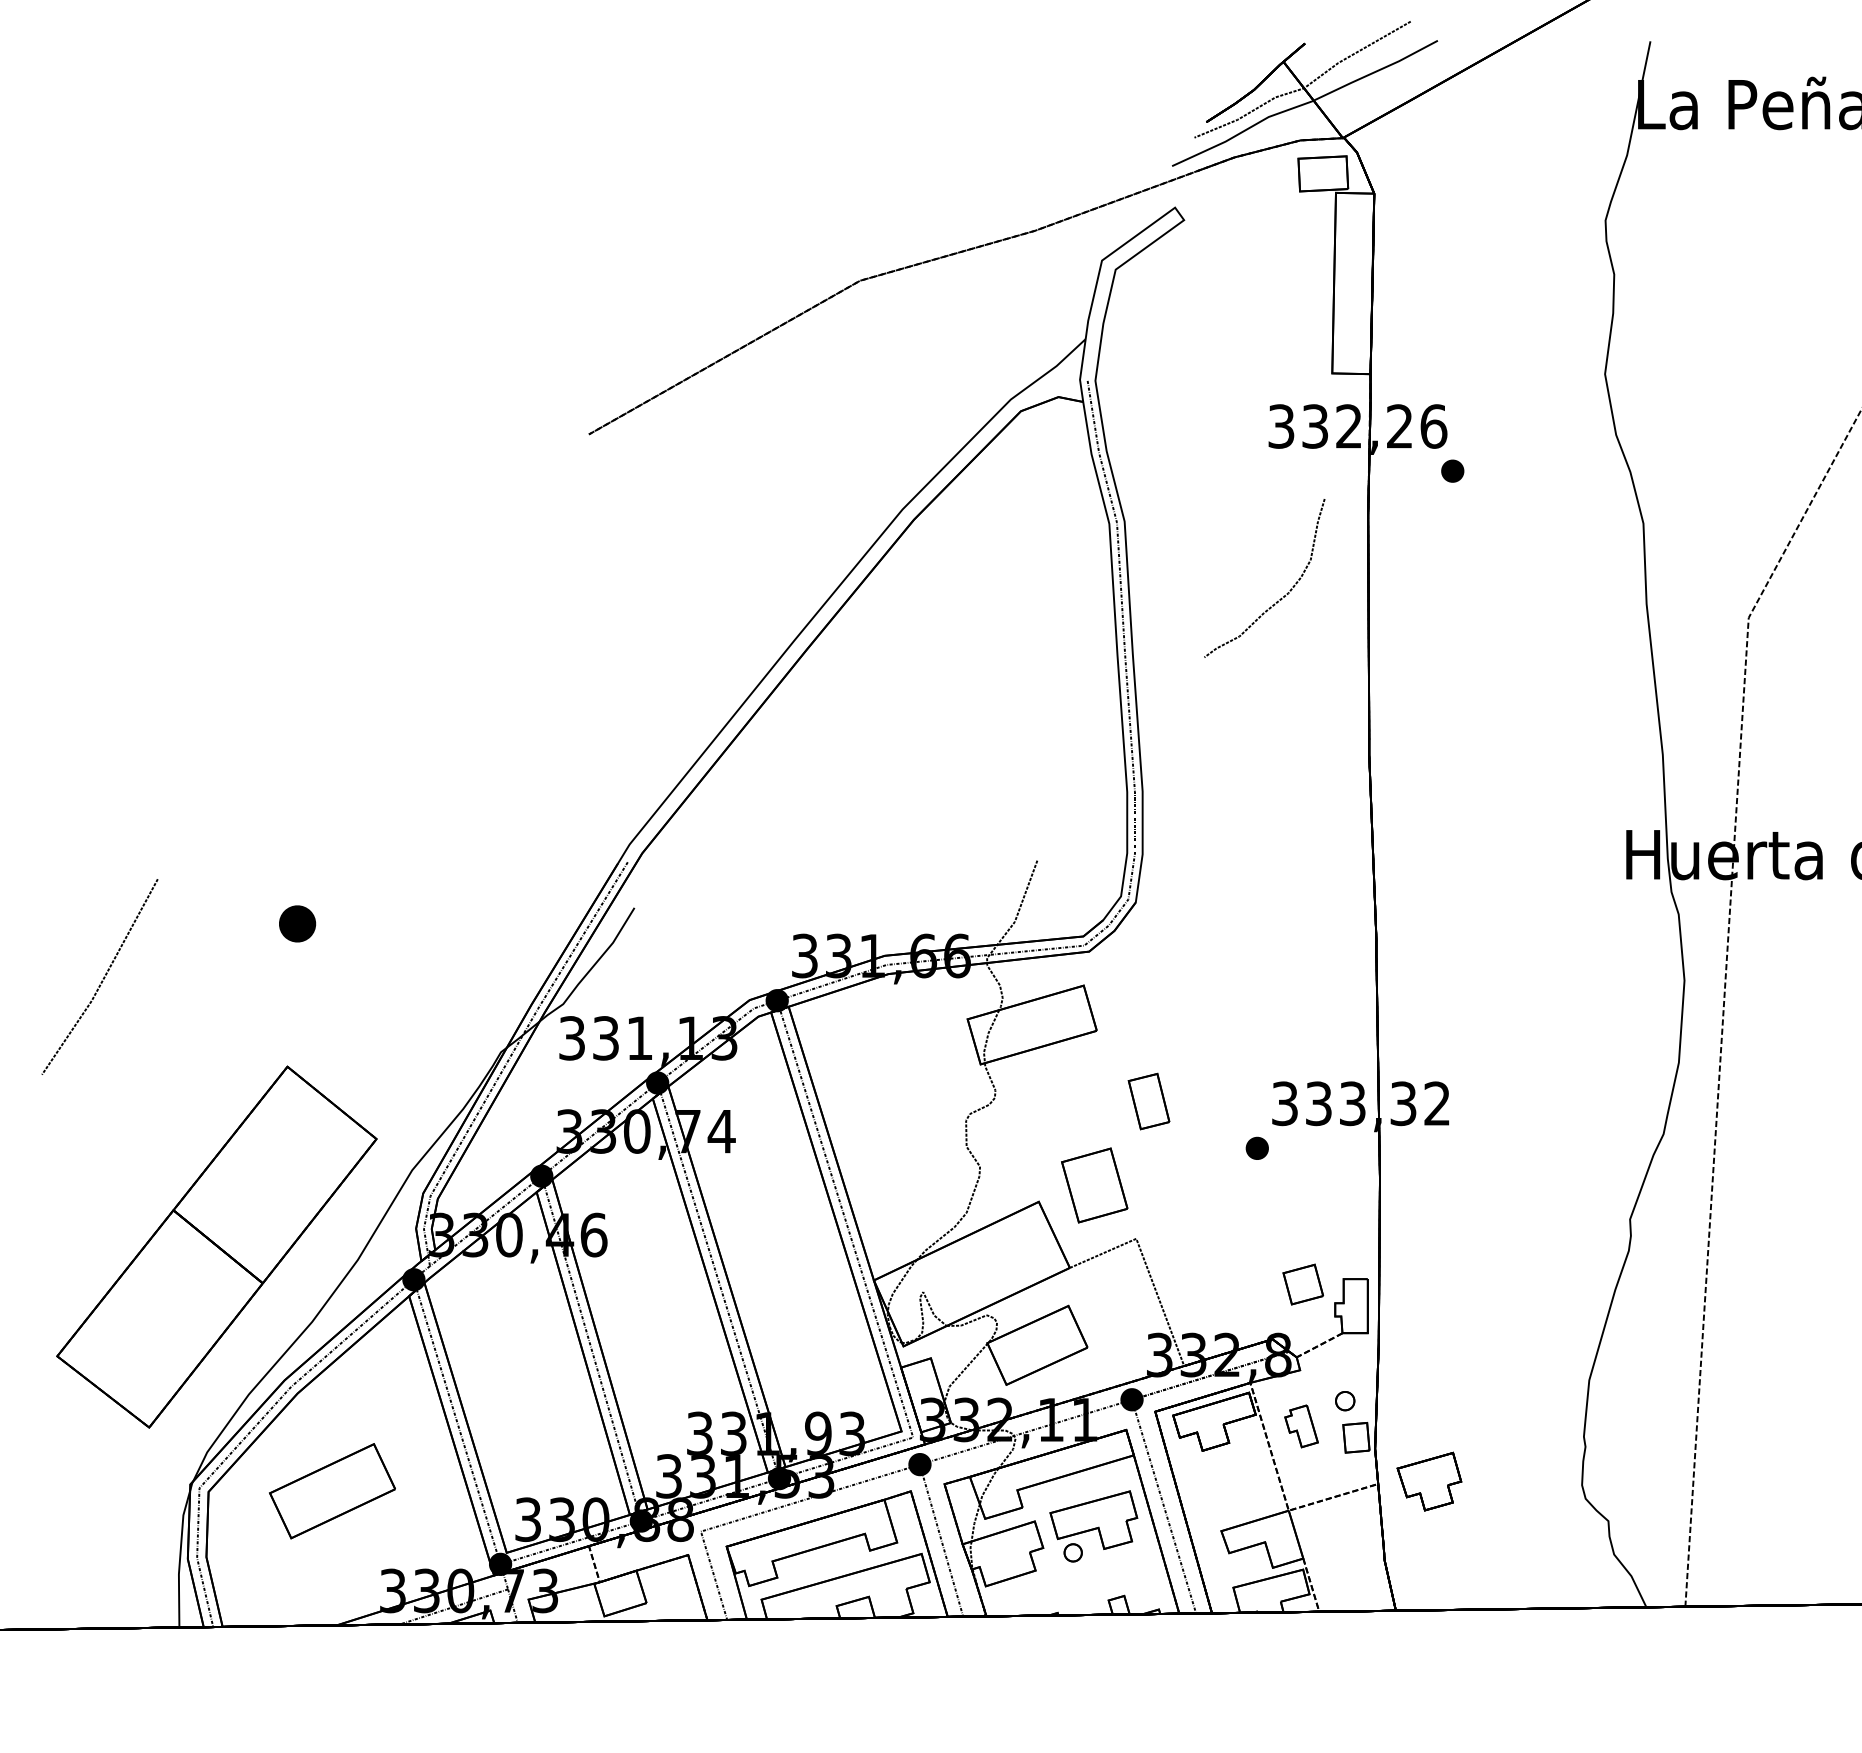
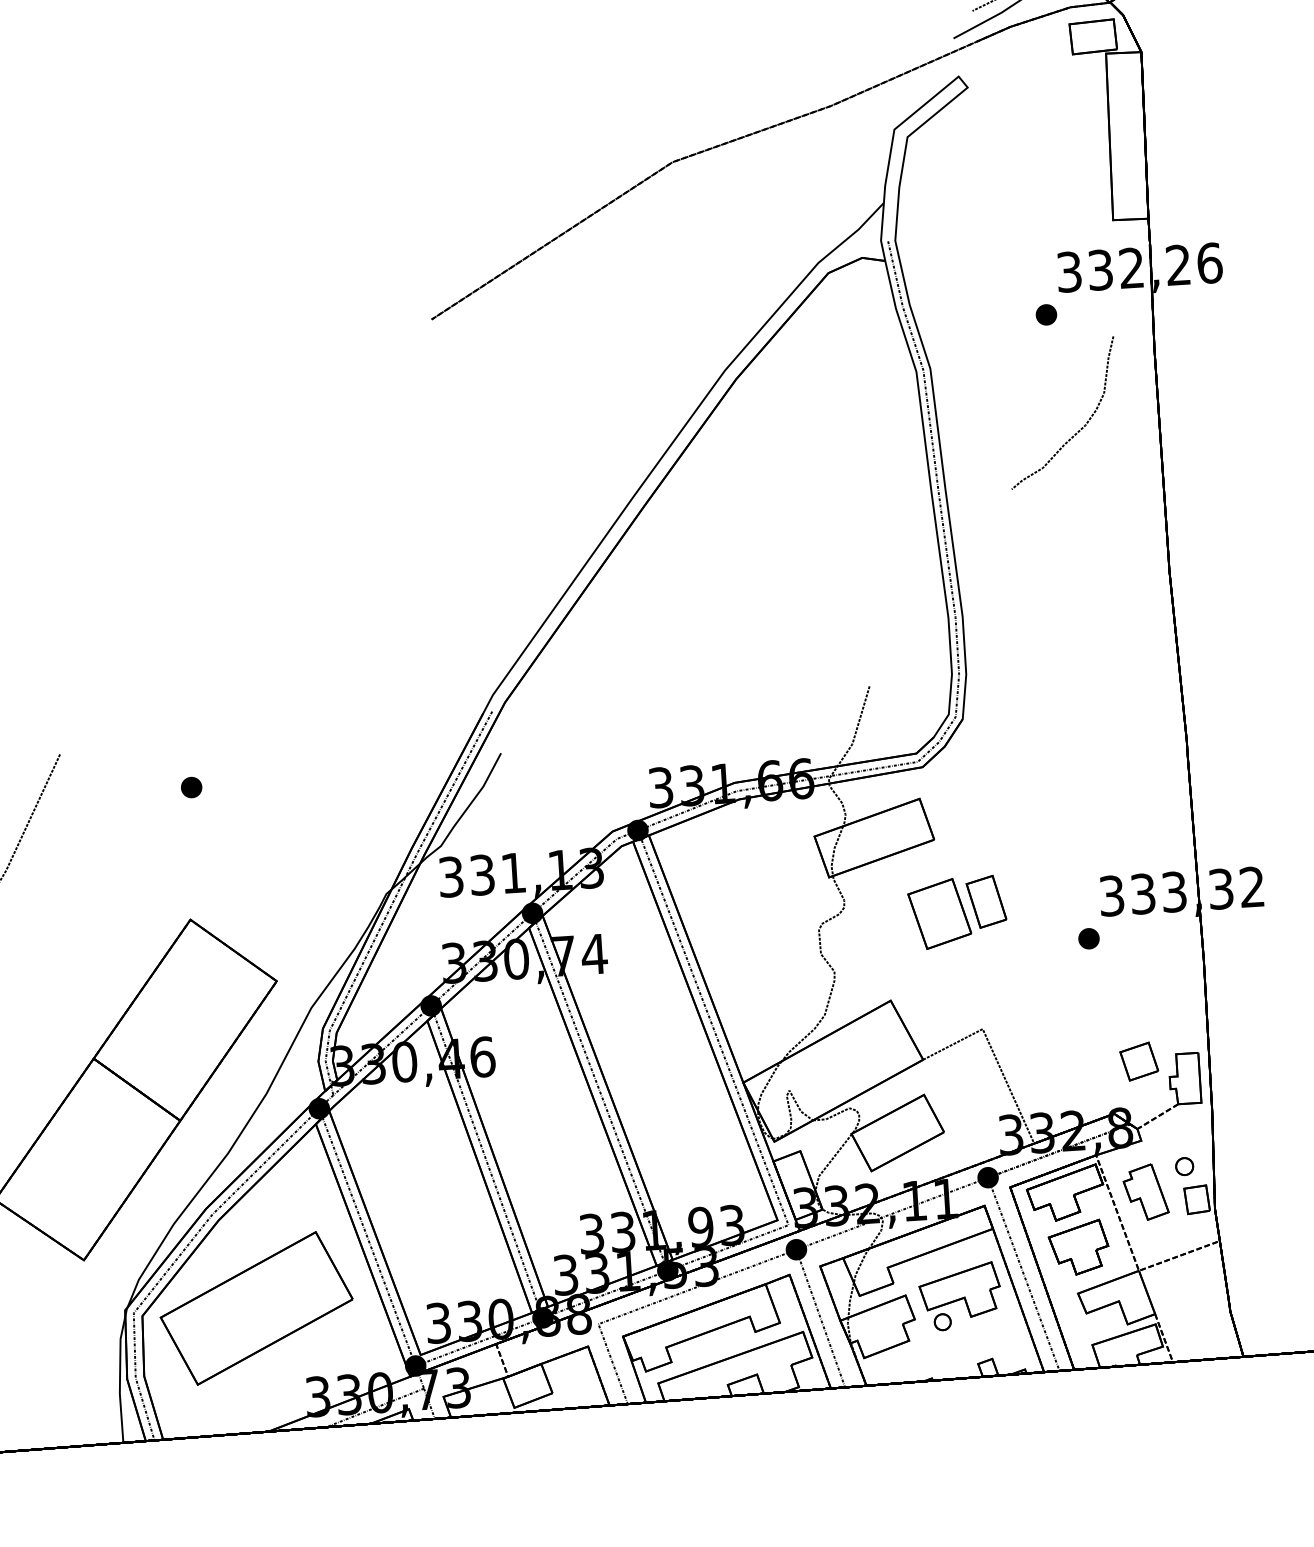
part: (1452, 470) -> (1046, 314), moved
part: (297, 923) -> (191, 787), size x0.62
part: (1094, 1185) -> (939, 914), moved
part: (1301, 1426) -> (1145, 1192), size x1.43
part: (1429, 1481) -> (1078, 1247), moved
part: (332, 1490) -> (256, 1307), size x1.67

